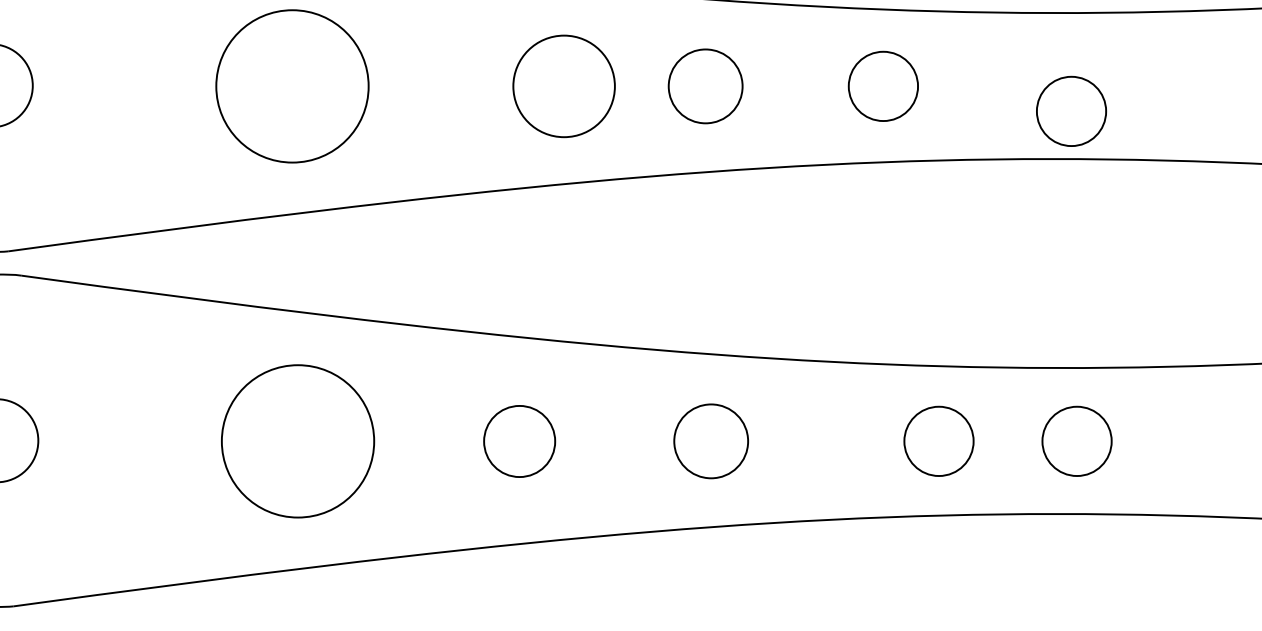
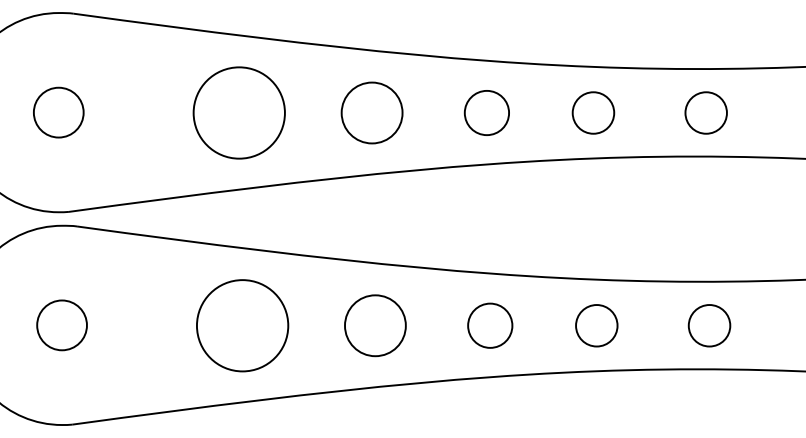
part: (563, 85) -> (371, 112), moved
part: (1070, 110) -> (705, 112), moved
part: (519, 440) -> (375, 325), size x1.43
part: (938, 440) -> (596, 325), moved

